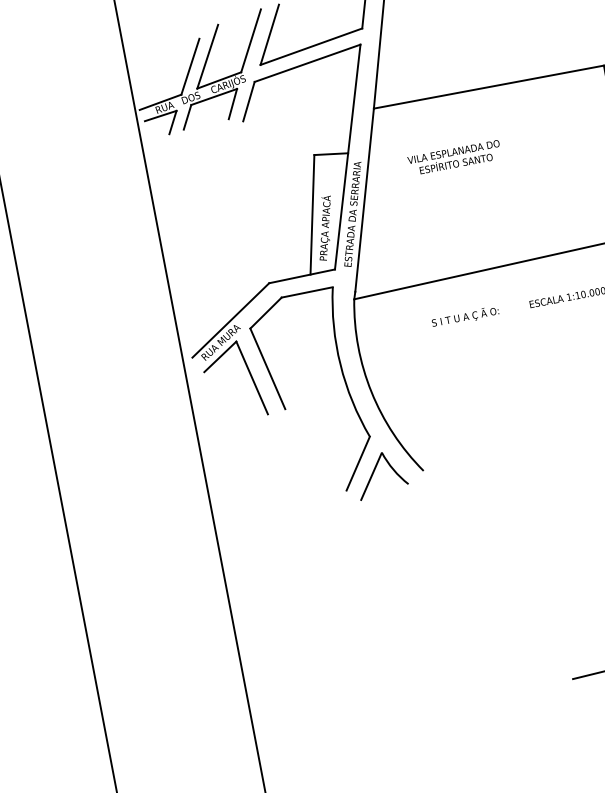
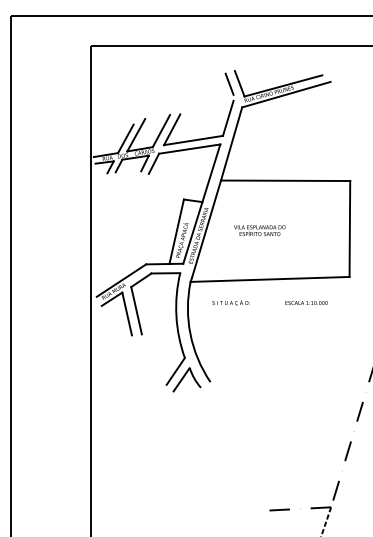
text: (454, 157) -> (259, 230), moved
text: (464, 316) -> (230, 302), moved

